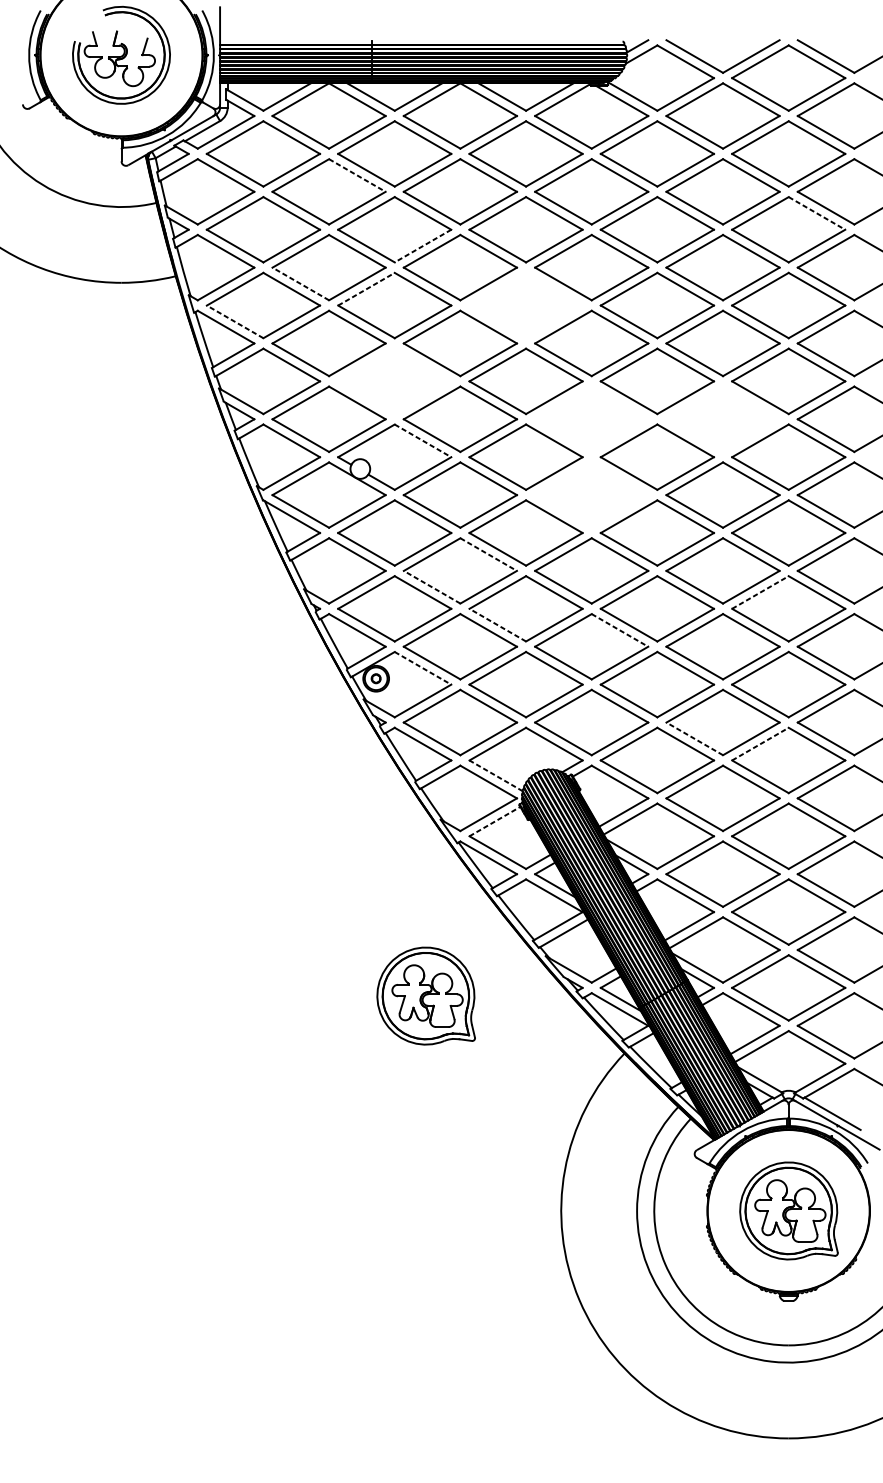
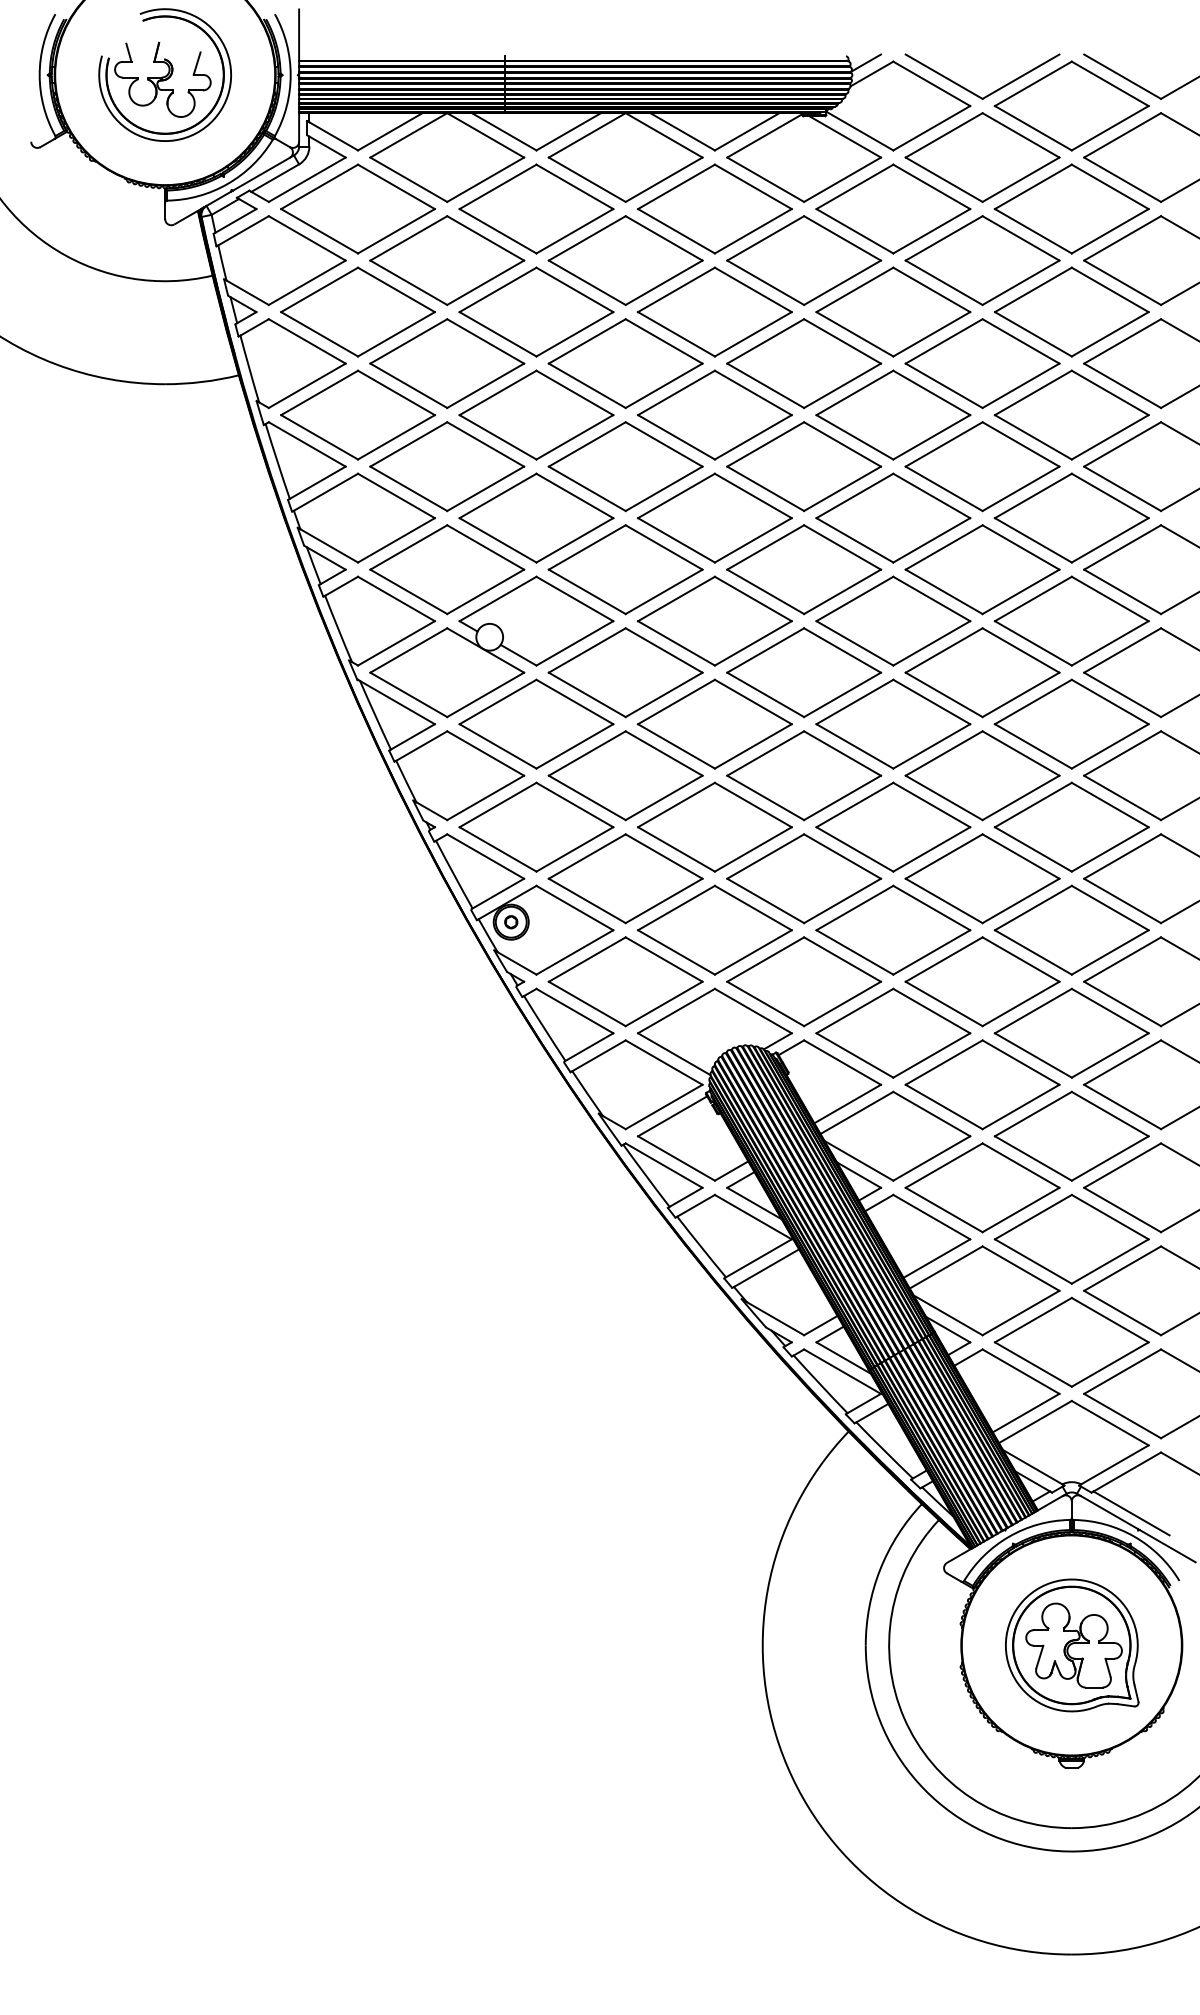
line: (357, 175) -> (486, 238), dashed -> solid
line: (817, 213) -> (1110, 290), dashed -> solid
line: (422, 246) -> (574, 334), dashed -> solid
line: (300, 283) -> (408, 385), dashed -> solid
line: (366, 288) -> (498, 392), dashed -> solid
part: (525, 305) -> (714, 414), added
line: (235, 322) -> (319, 437), dashed -> solid
part: (394, 380) -> (536, 517), added
part: (591, 419) -> (804, 569), added
part: (722, 419) -> (982, 569), added
line: (423, 441) -> (575, 599), dashed -> solid
part: (591, 494) -> (804, 672), added
line: (488, 554) -> (664, 753), dashed -> solid
line: (431, 586) -> (586, 797), dashed -> solid
line: (760, 592) -> (1033, 804), dashed -> solid
line: (497, 625) -> (676, 849), dashed -> solid
line: (620, 630) -> (843, 856), dashed -> solid
line: (423, 668) -> (575, 908), dashed -> solid
line: (694, 738) -> (943, 1003), dashed -> solid
line: (760, 743) -> (1033, 1010), dashed -> solid
line: (496, 776) -> (674, 1054), dashed -> solid
line: (494, 821) -> (672, 1116), dashed -> solid
part: (426, 996) -> (579, 1353), removed

